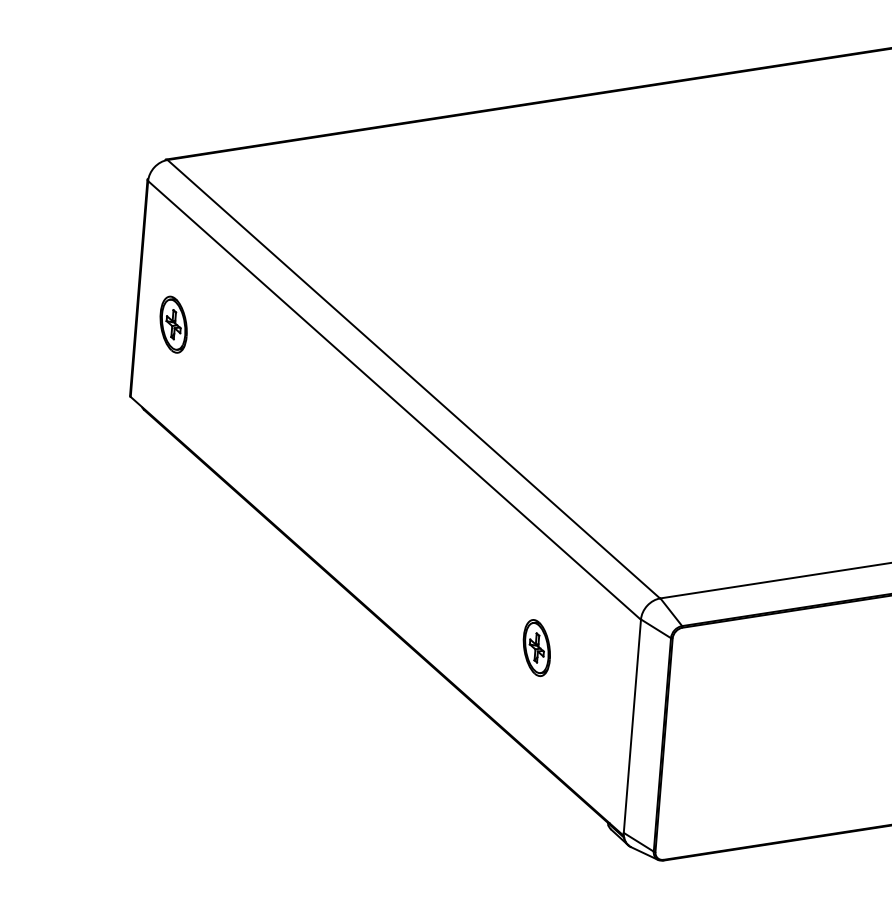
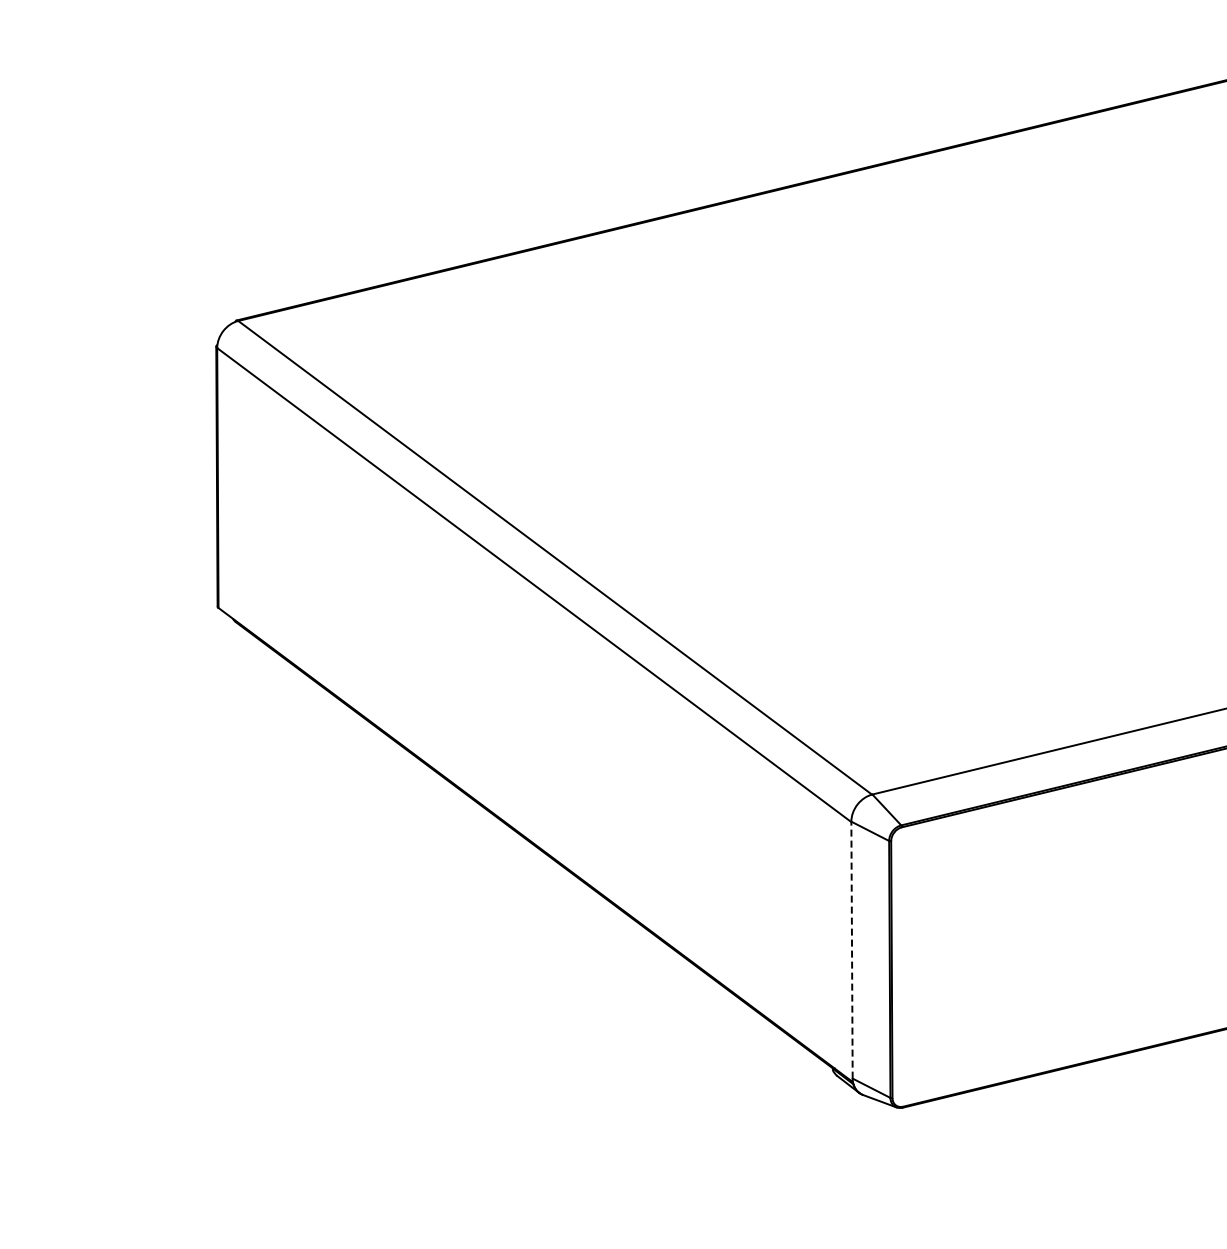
part: (173, 324) -> (262, 517), removed
part: (536, 647) -> (729, 866), removed
line: (632, 725) -> (852, 949), solid -> dashed

